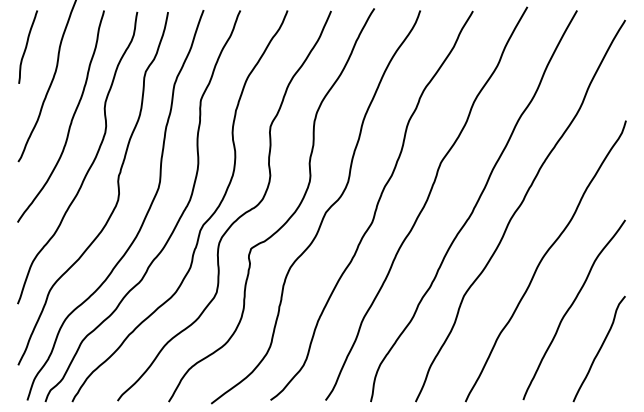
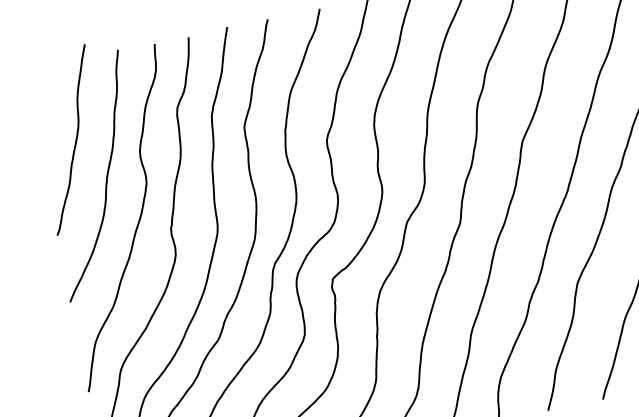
curve: (27, 46) -> (41, 106), removed

